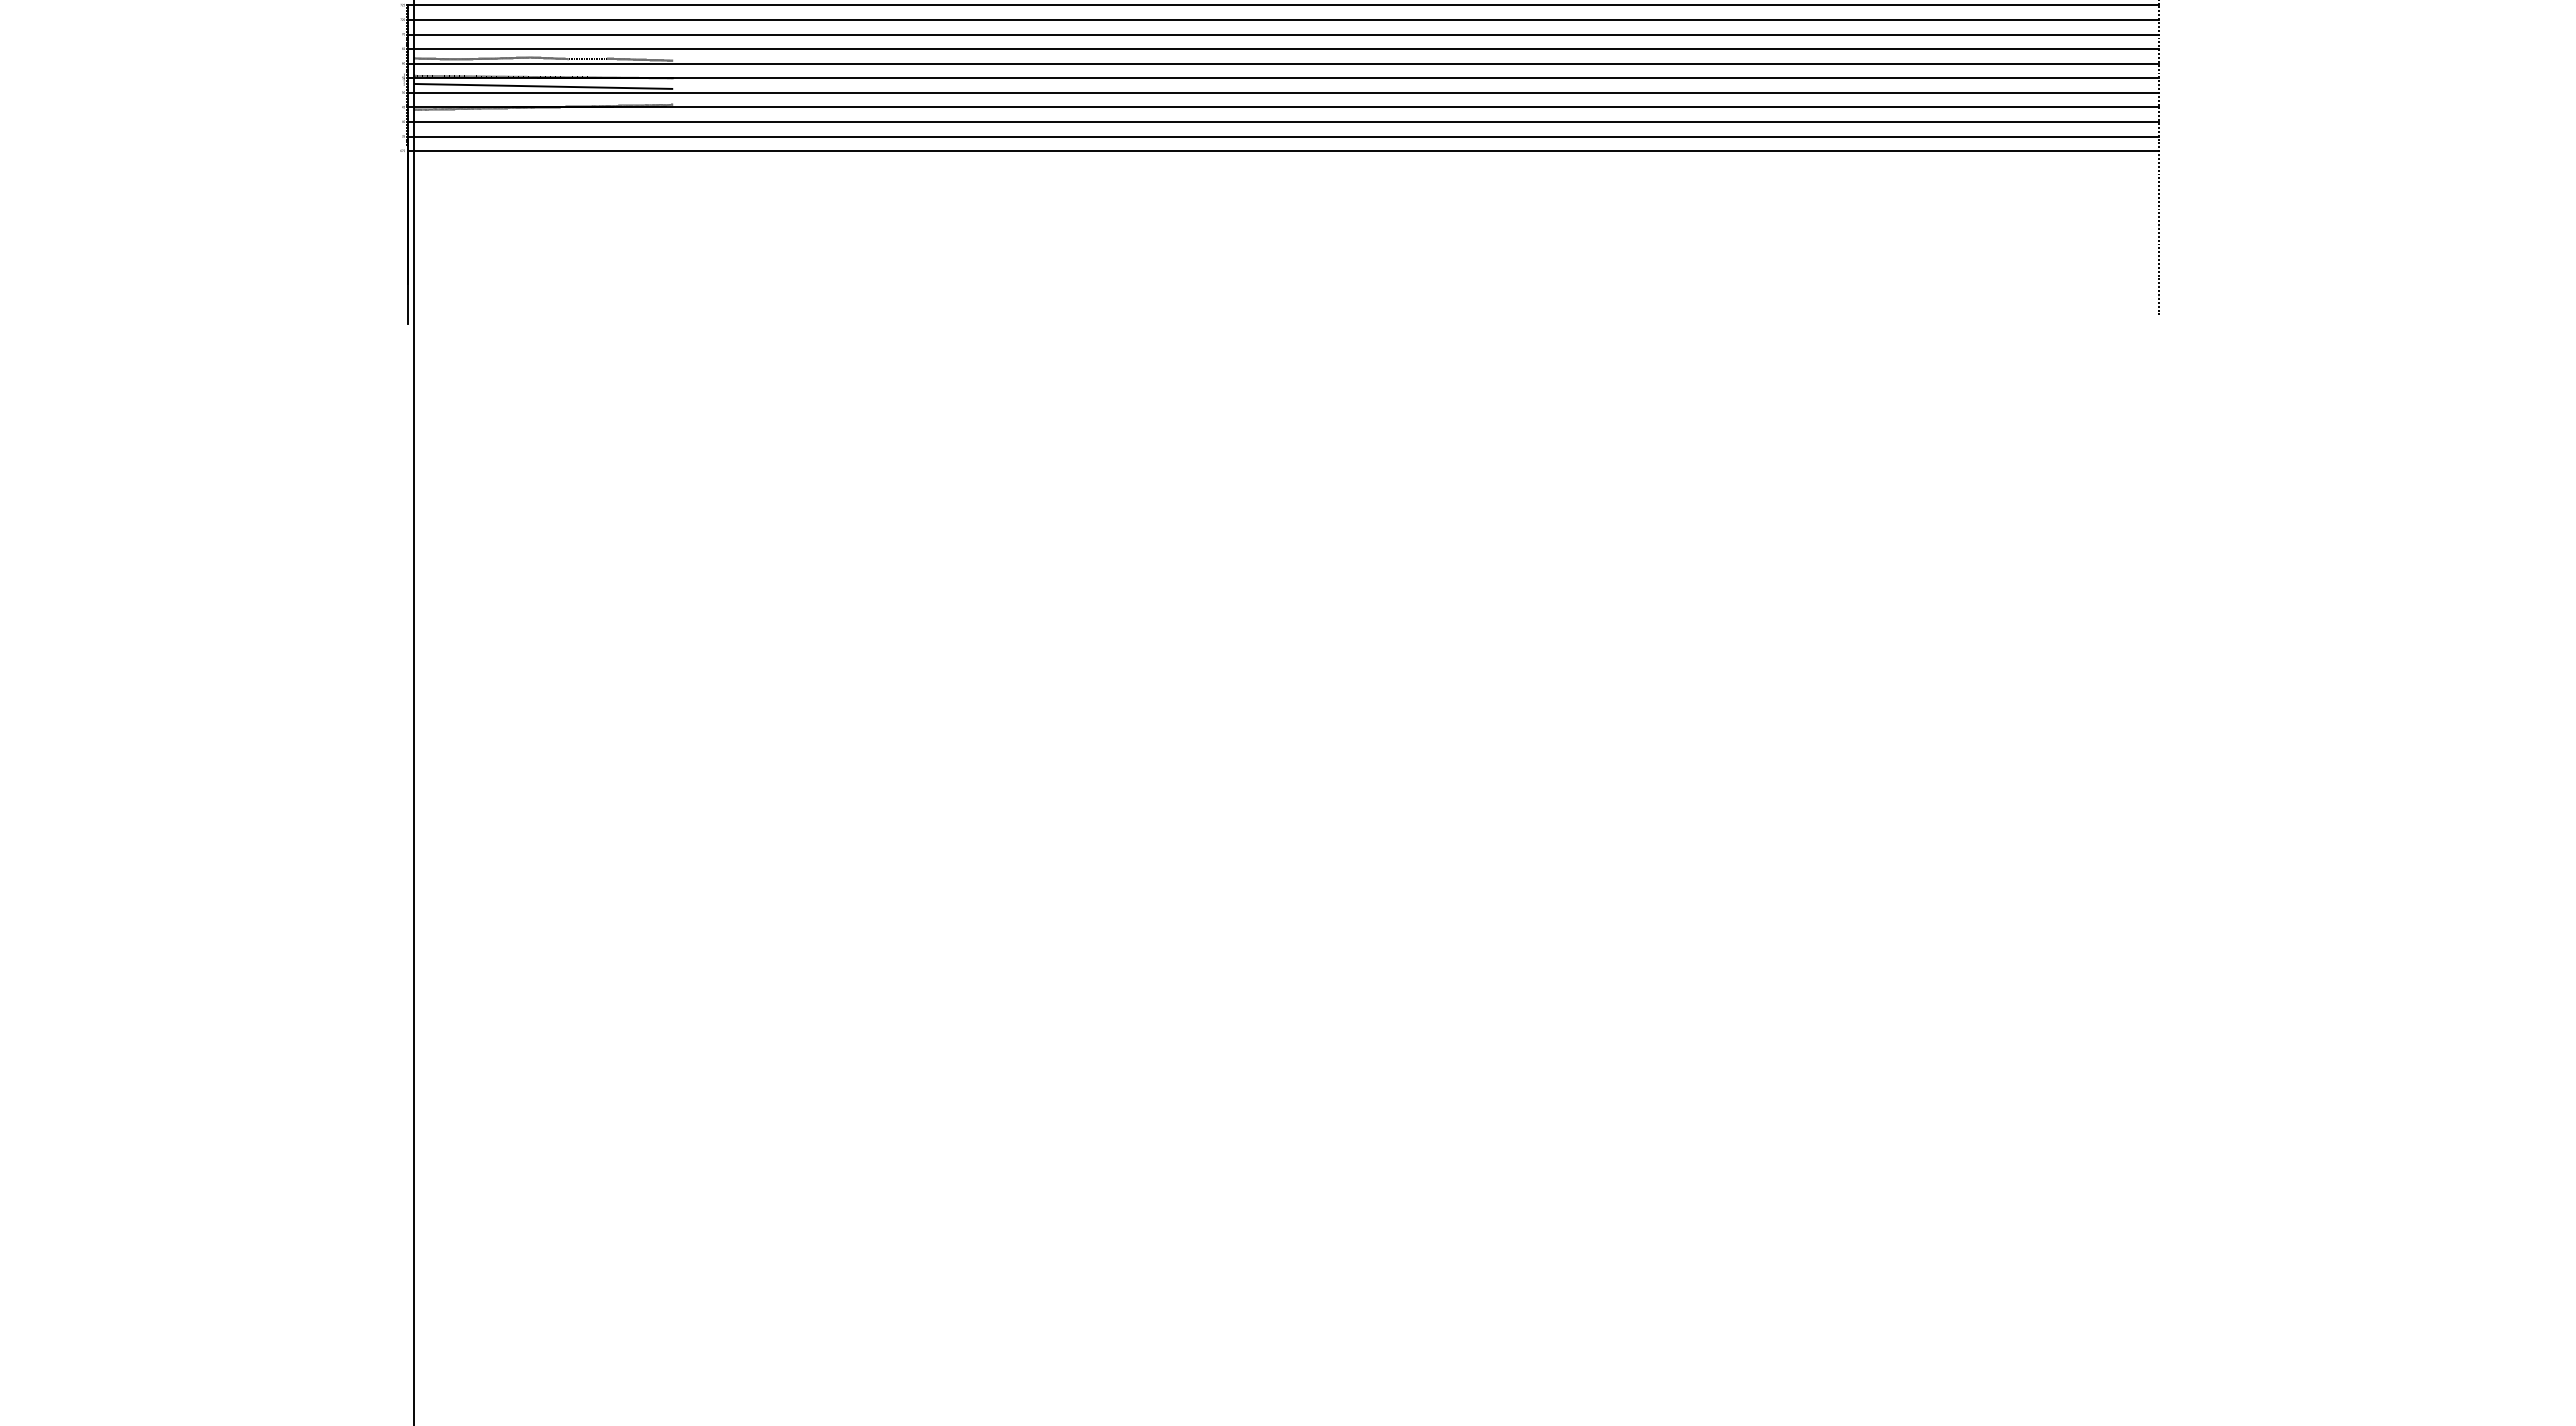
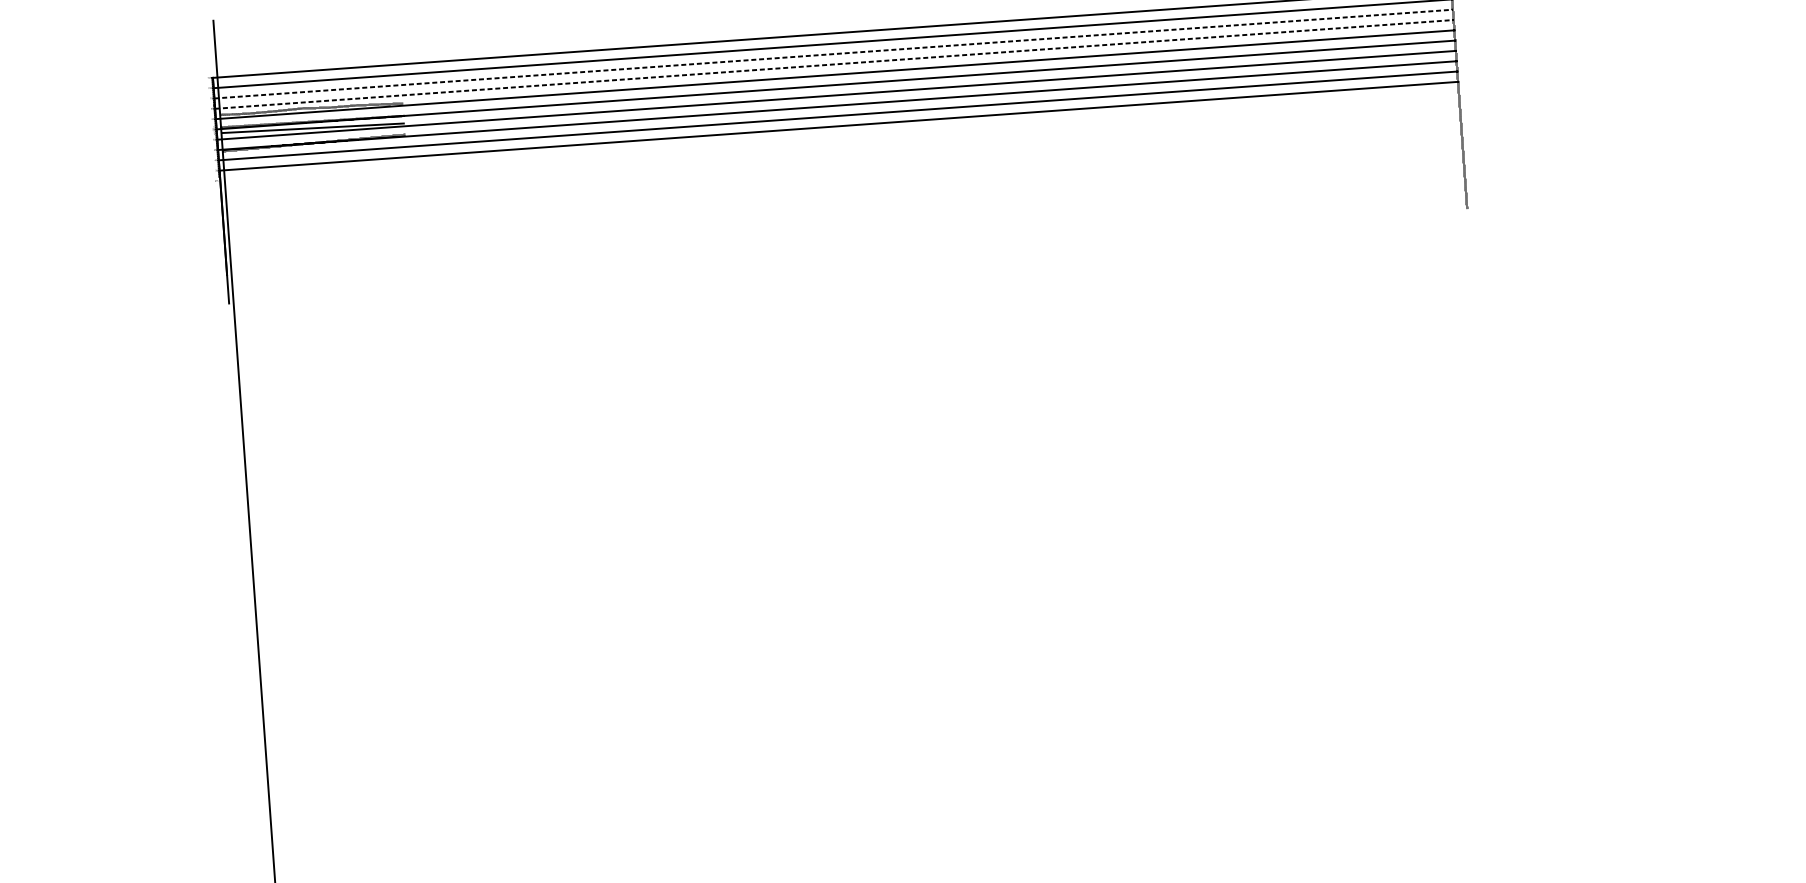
line: (1283, 34) -> (833, 54), solid -> dashed
line: (1283, 49) -> (834, 64), solid -> dashed
line: (1282, 151) -> (838, 136), removed

